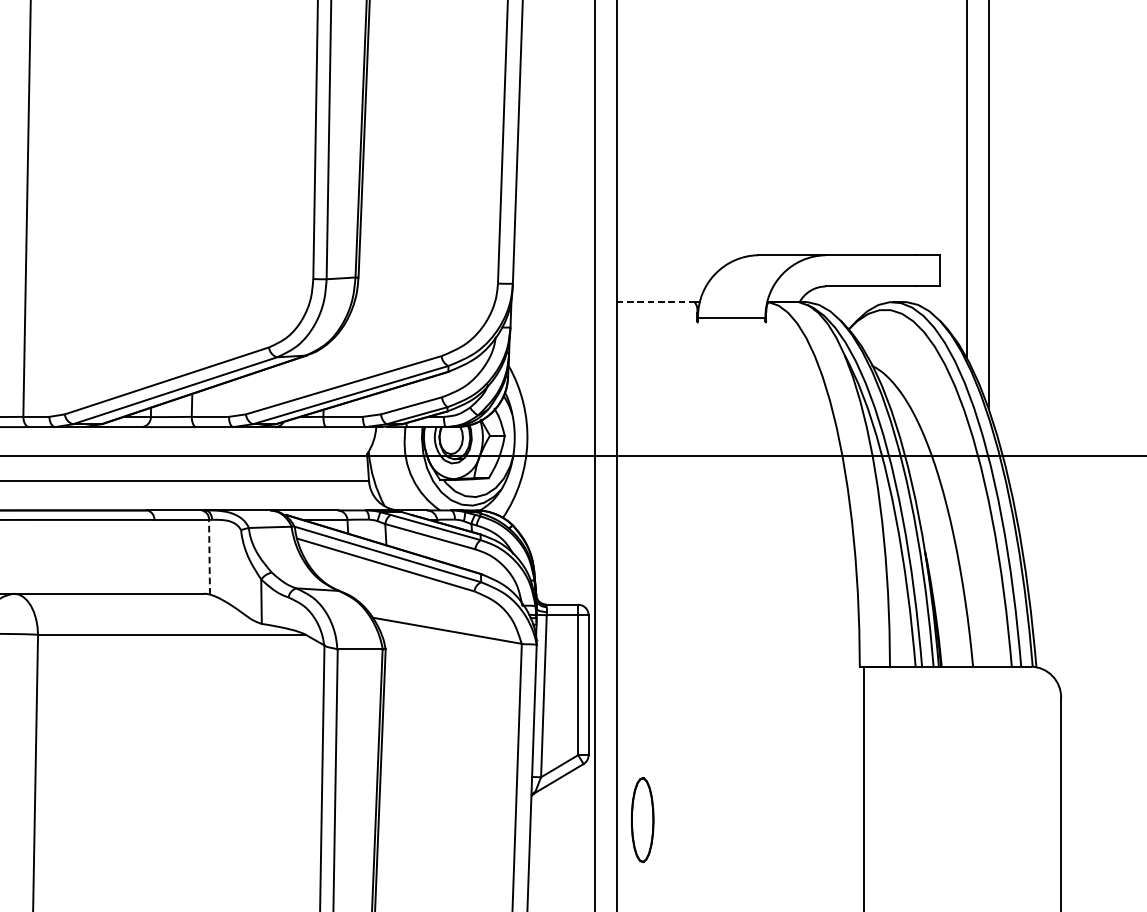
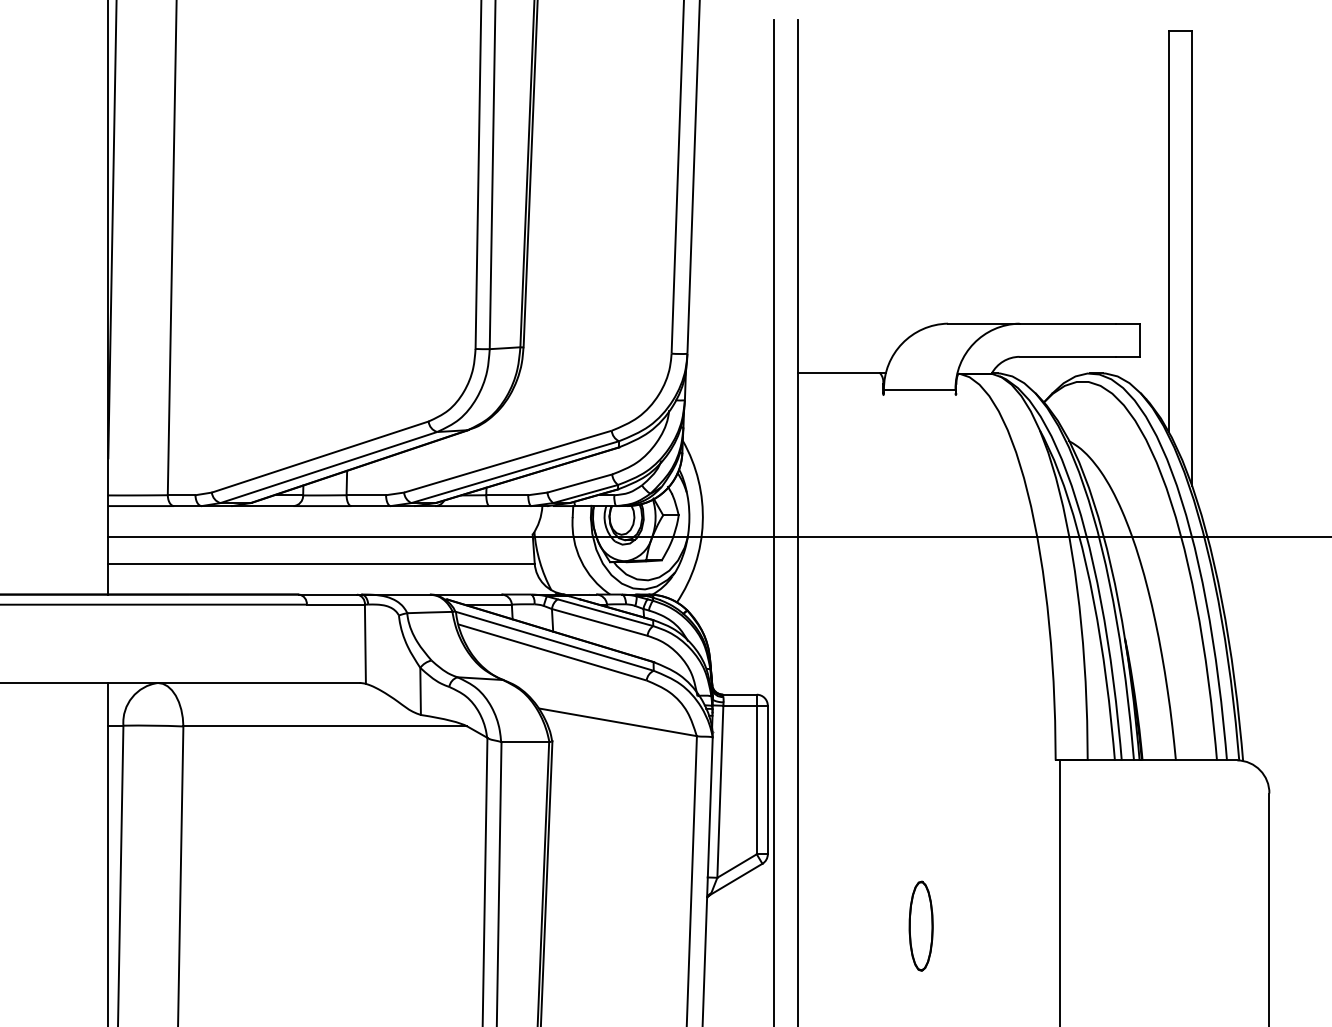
line: (656, 302) -> (839, 373), dashed -> solid
line: (209, 557) -> (365, 644), dashed -> solid
part: (642, 819) -> (920, 925), moved

